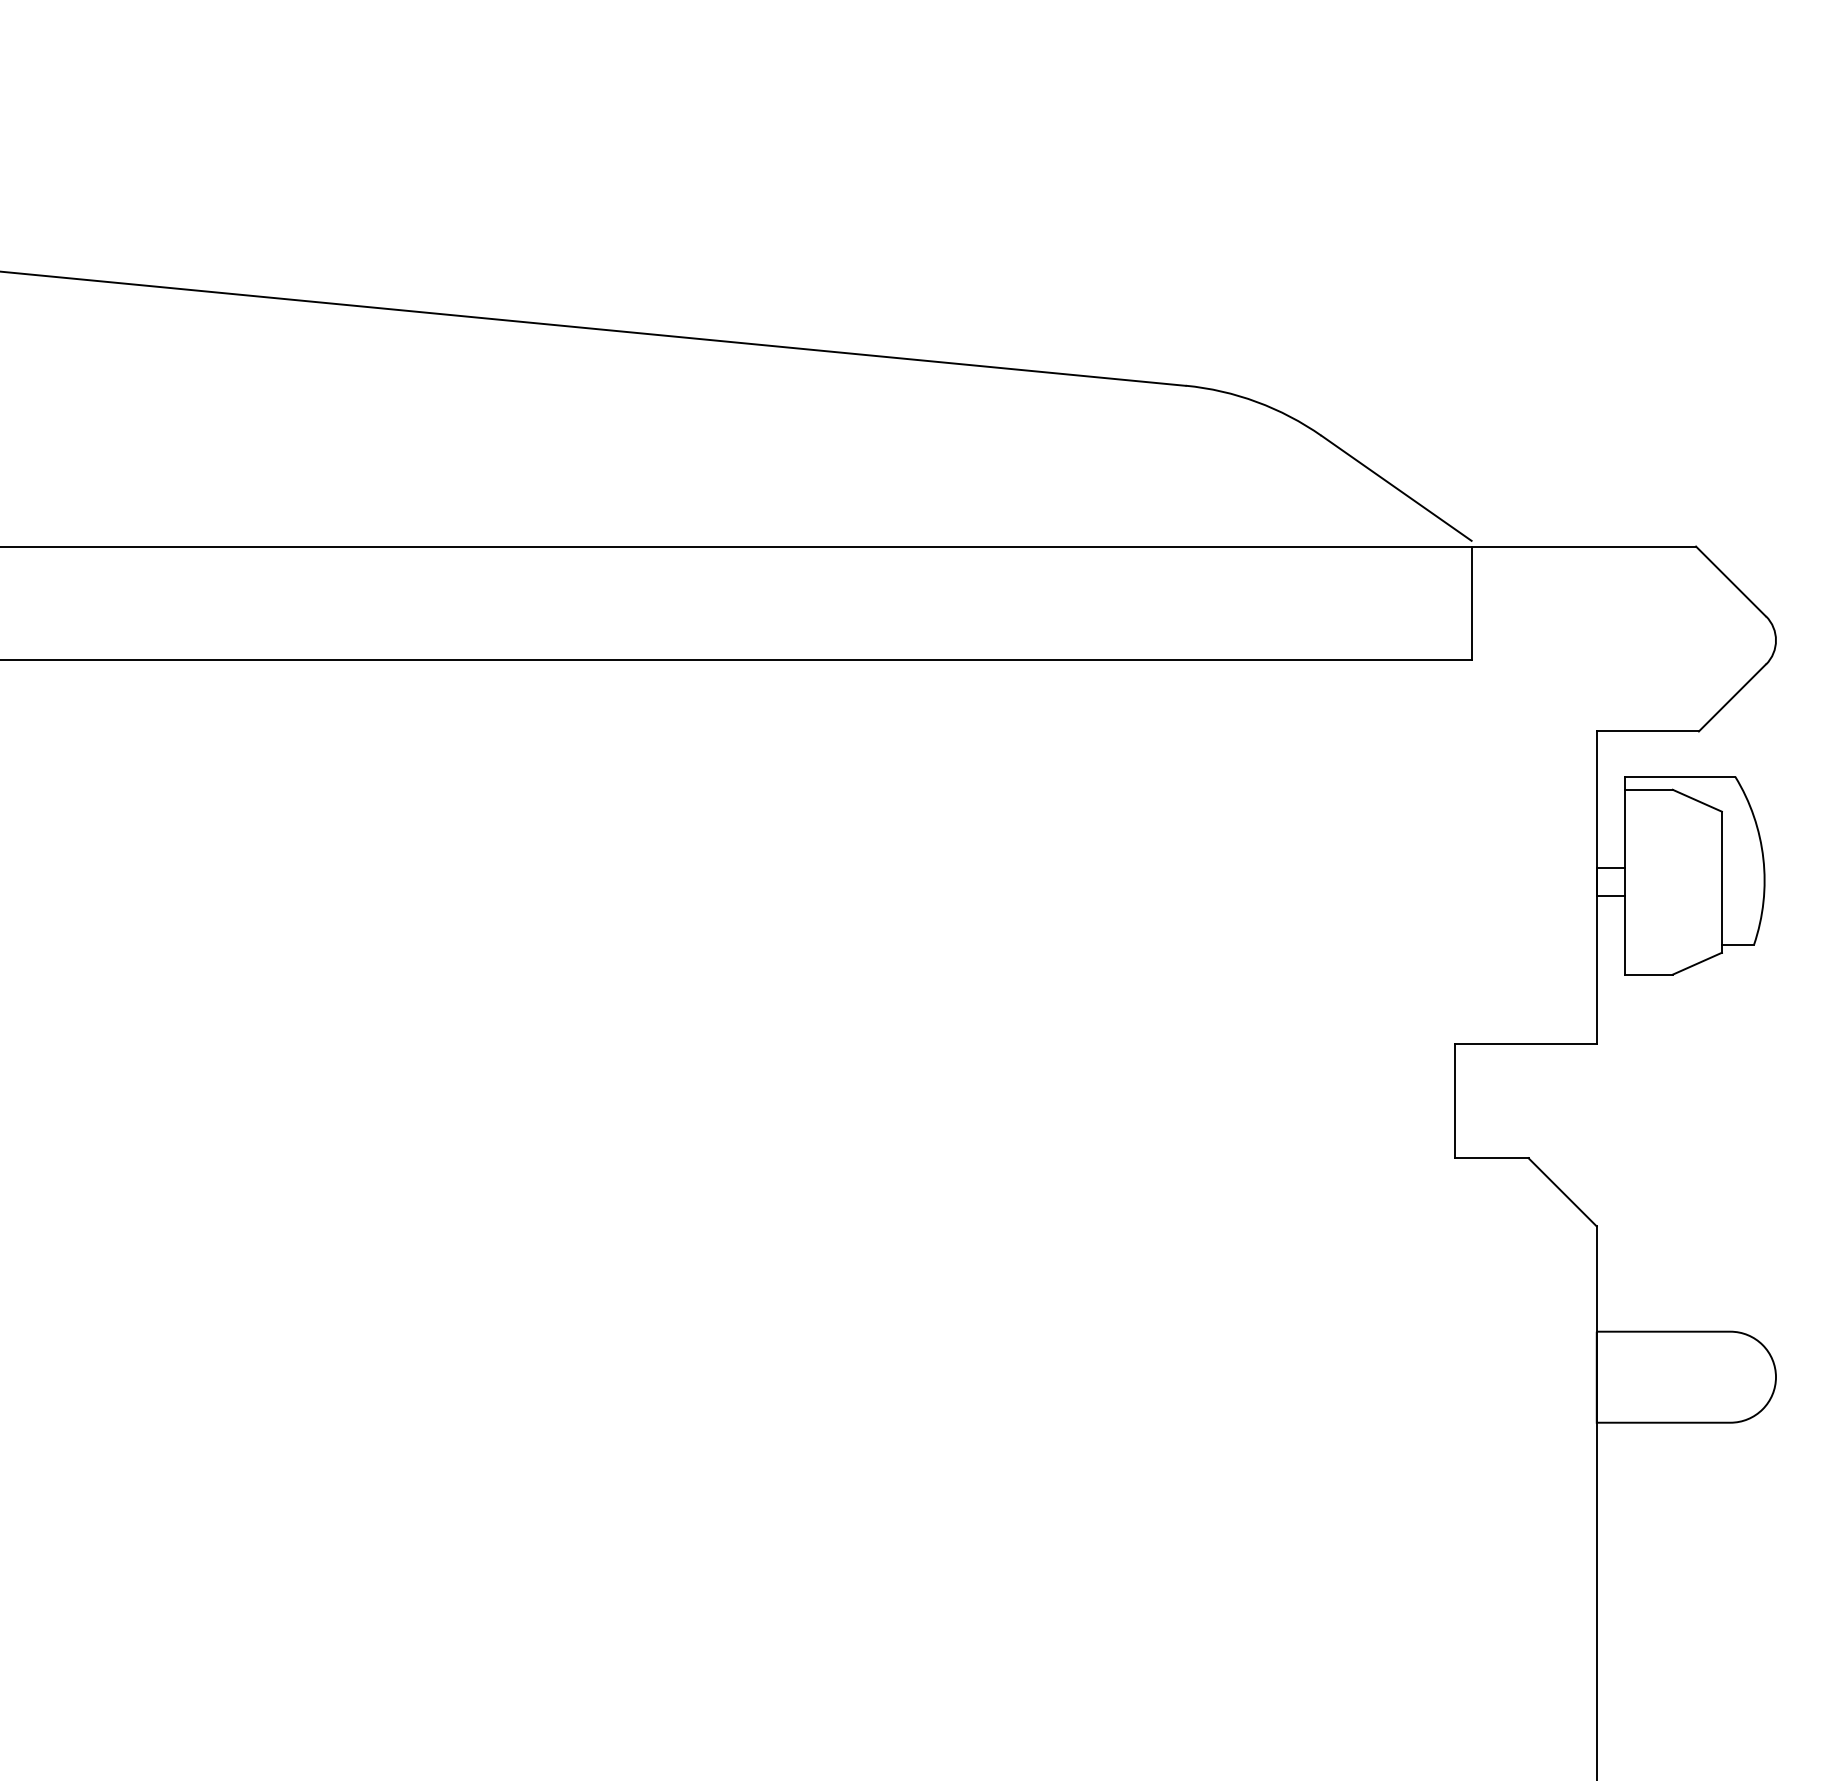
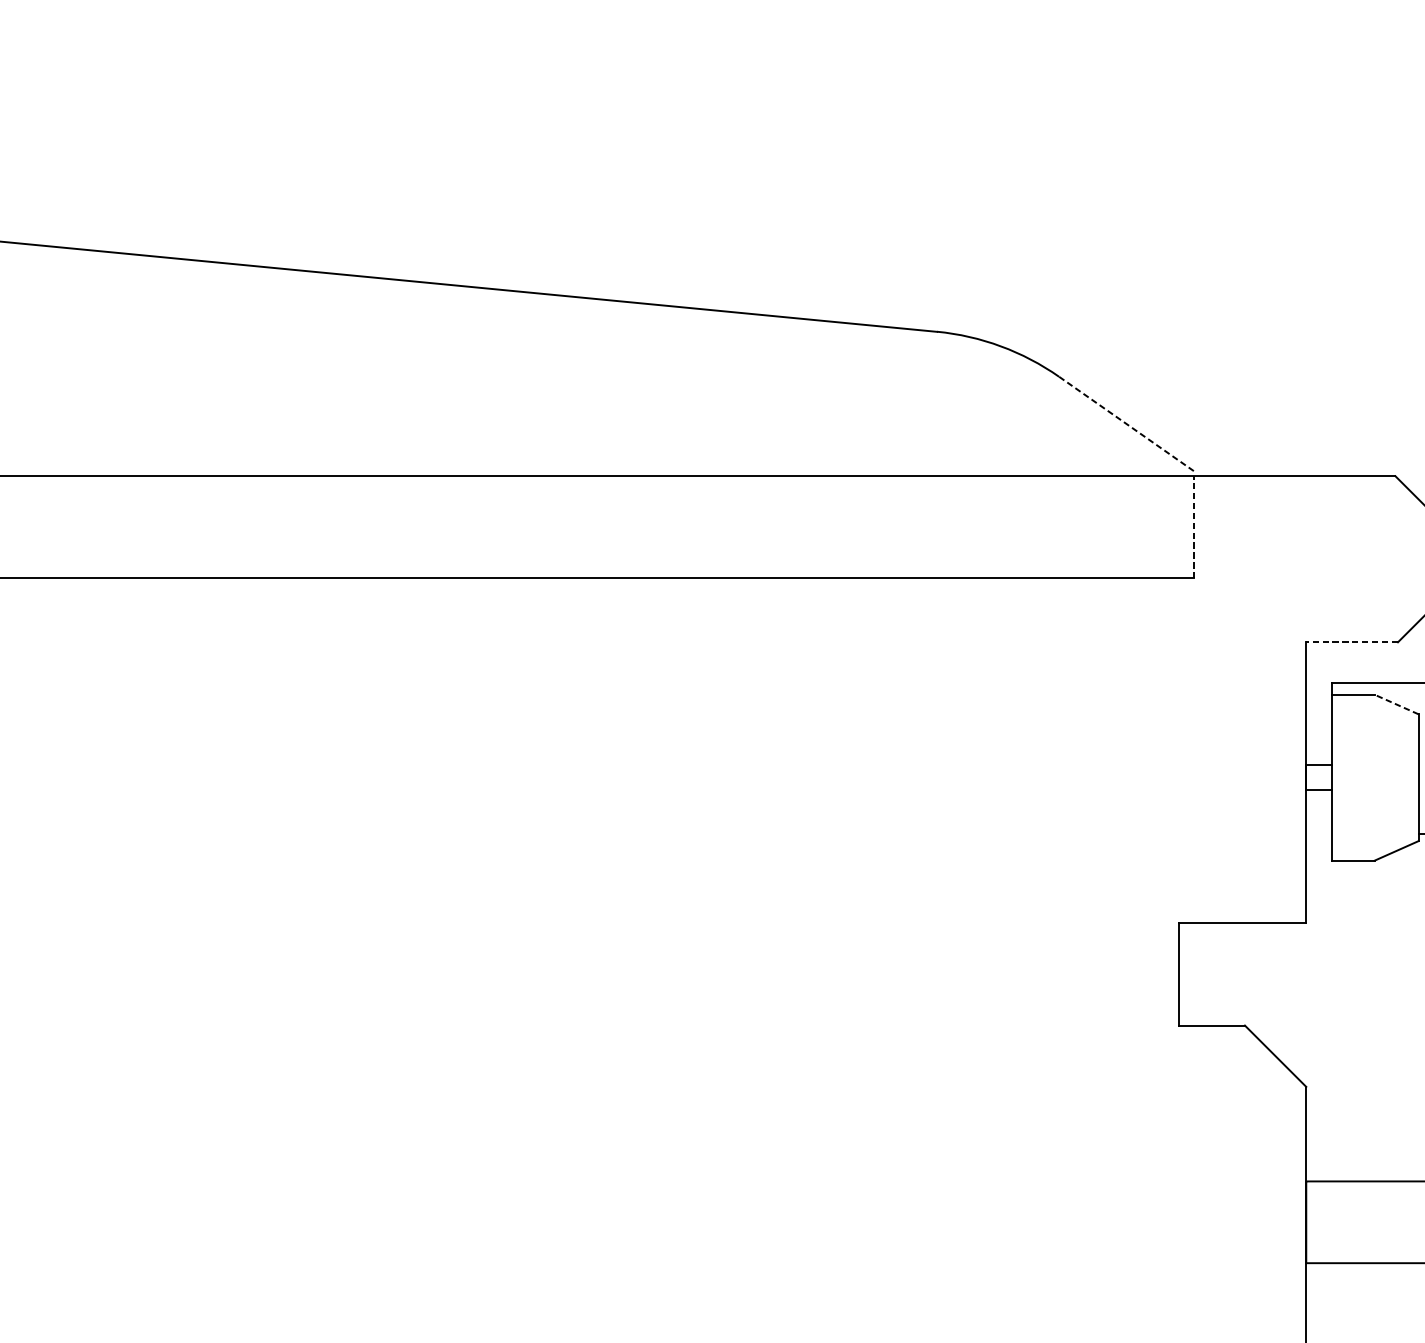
line: (1396, 488) -> (1126, 424), solid -> dashed
line: (1471, 603) -> (1193, 527), solid -> dashed
line: (1647, 731) -> (1351, 642), solid -> dashed
line: (1697, 800) -> (1396, 704), solid -> dashed

